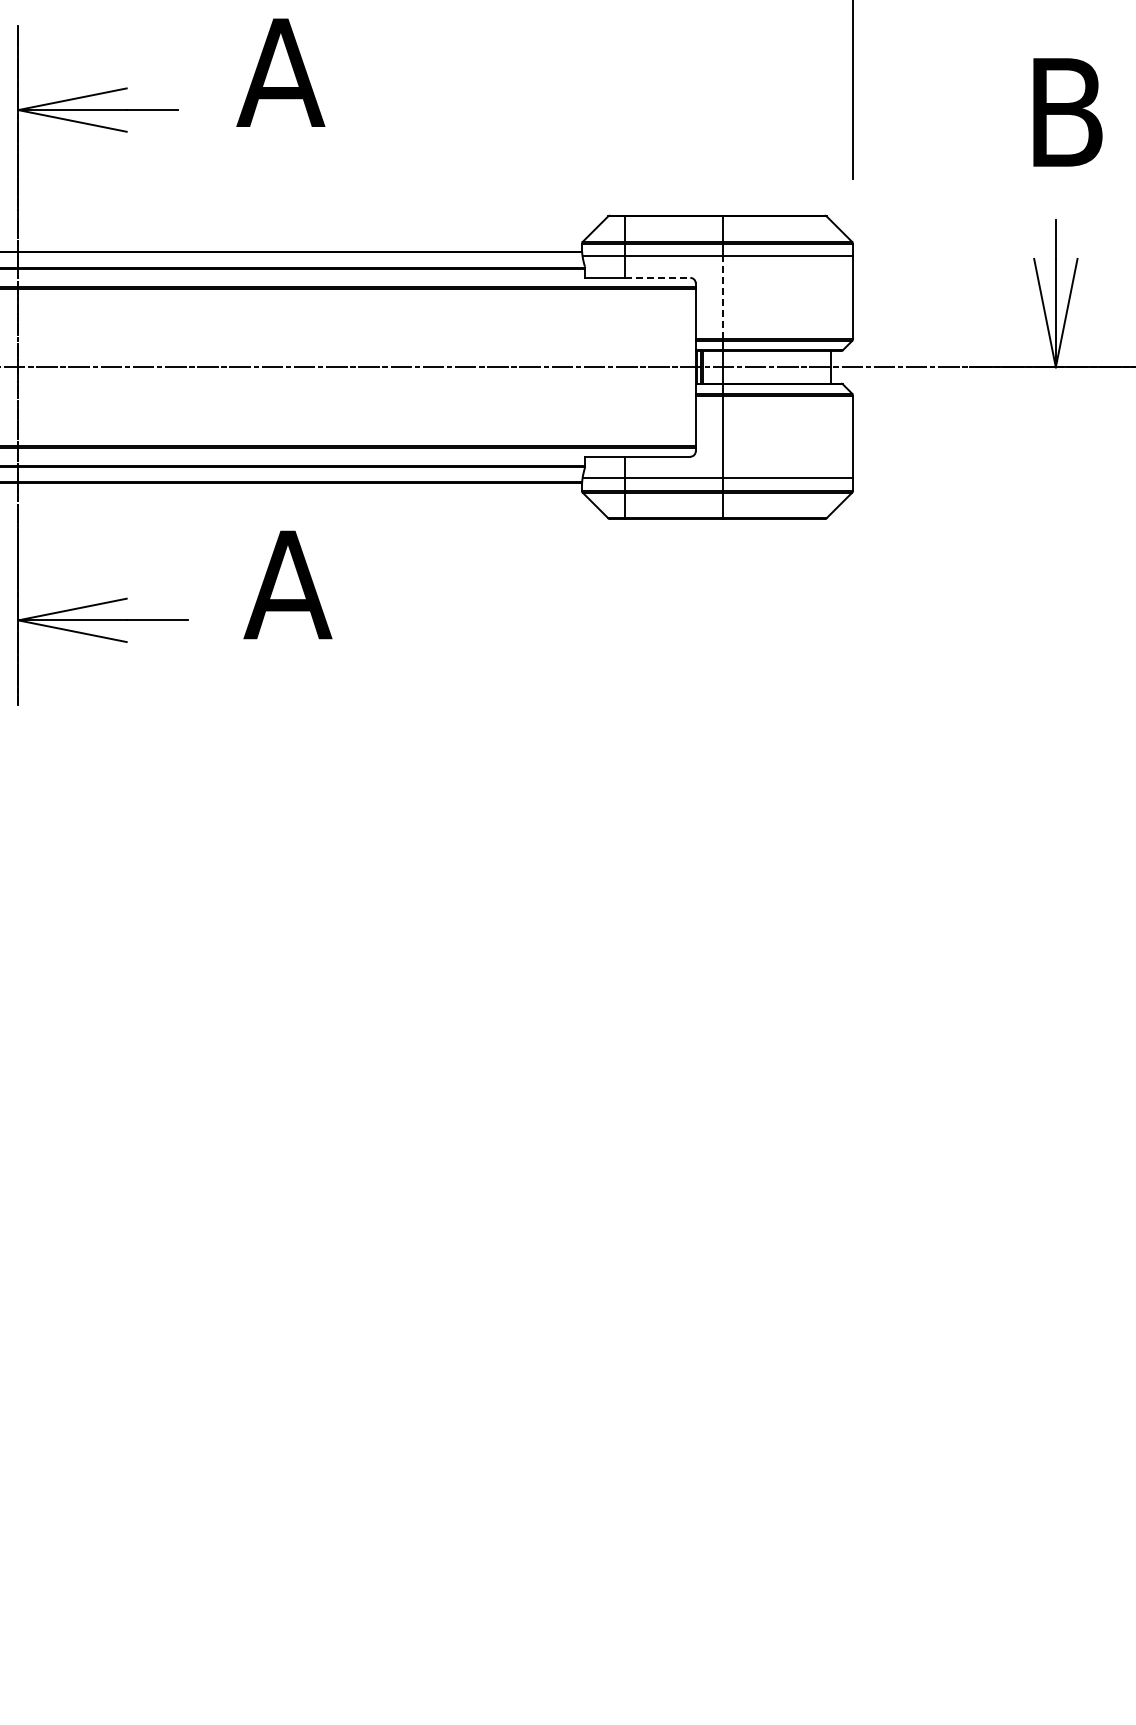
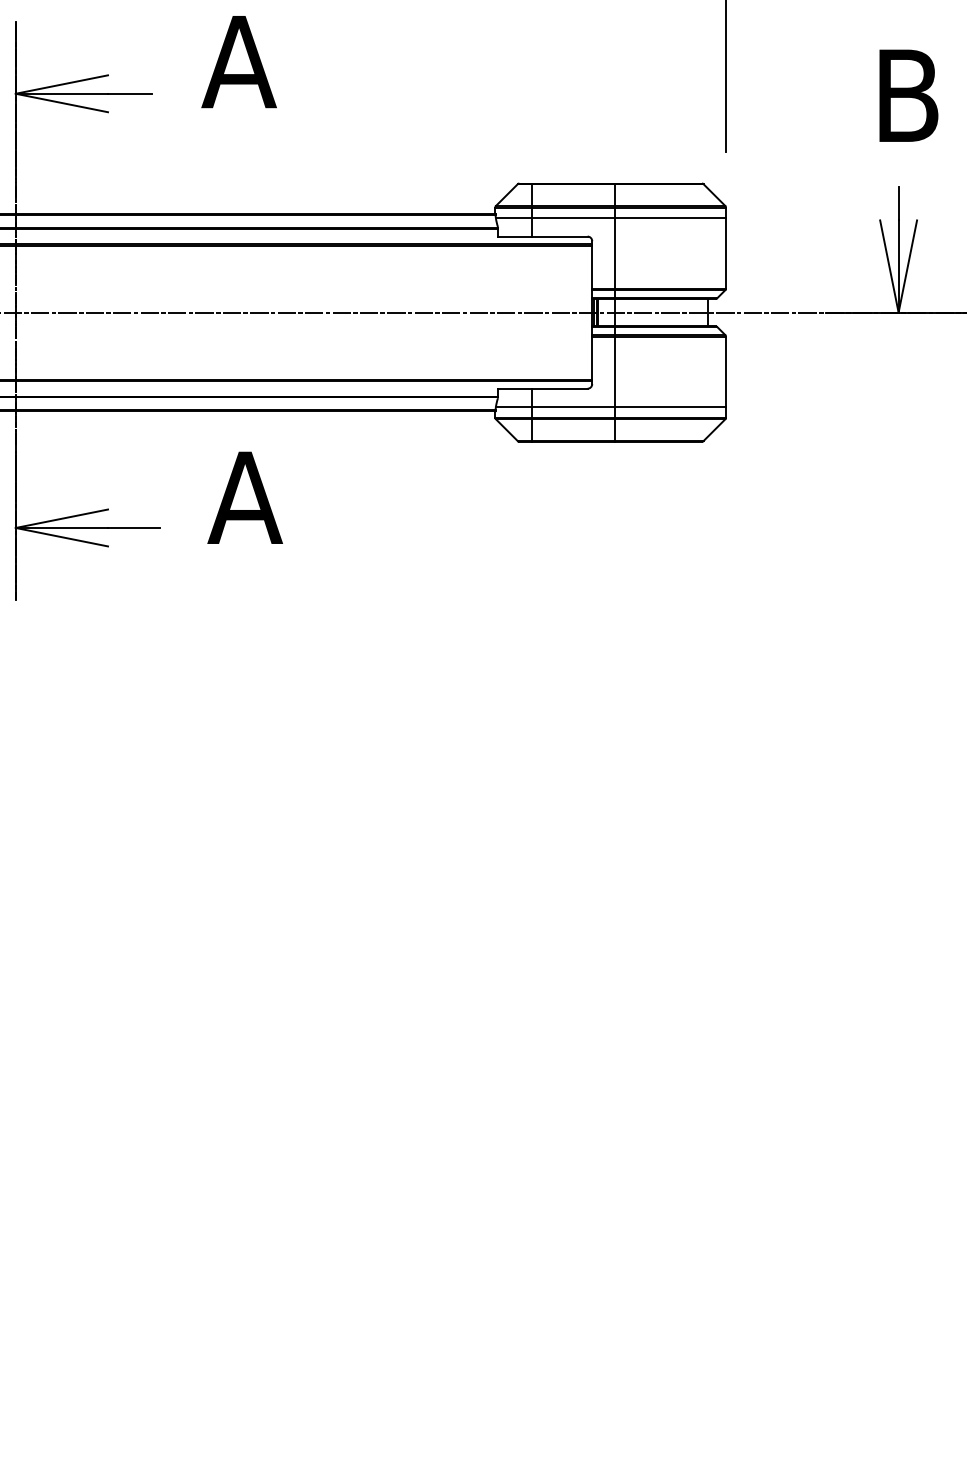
line: (657, 277) -> (559, 236), dashed -> solid
line: (722, 297) -> (614, 253), dashed -> solid

